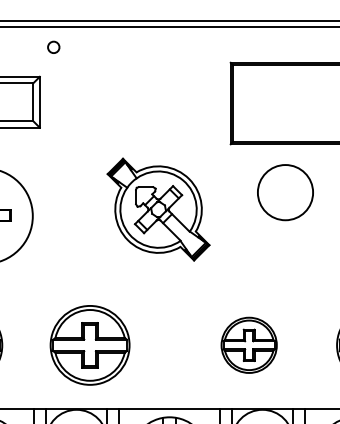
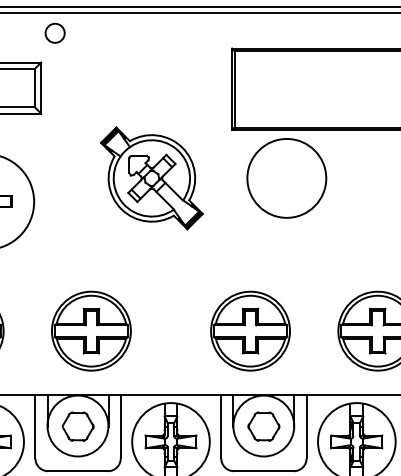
circle: (53, 46) -> (54, 32), size x1.67
circle: (285, 191) -> (286, 177), size x1.43
part: (158, 209) -> (151, 178), moved
part: (249, 344) -> (250, 330), size x1.43

